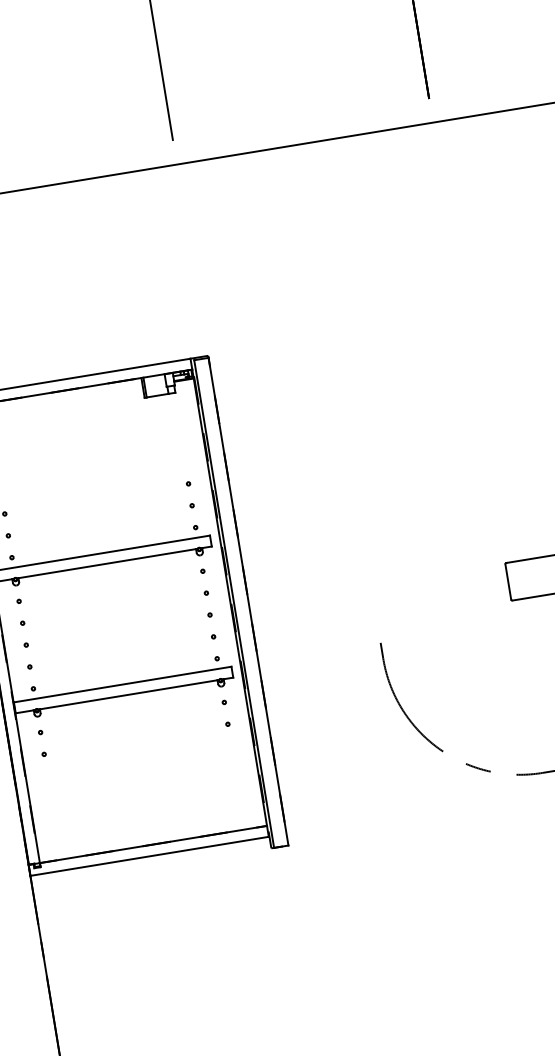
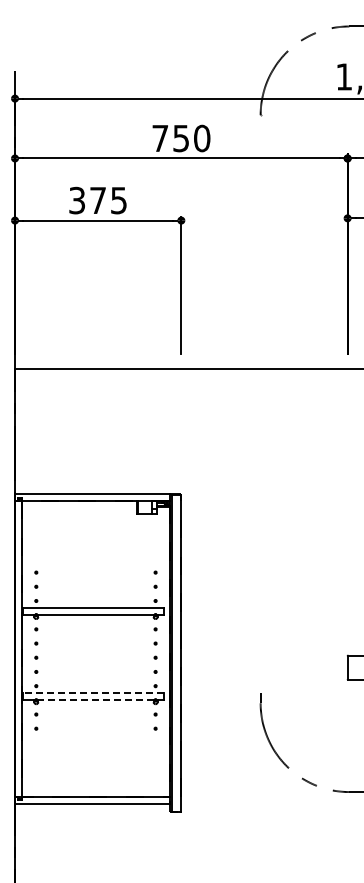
line: (123, 684) -> (93, 692), solid -> dashed
line: (127, 694) -> (95, 699), solid -> dashed

